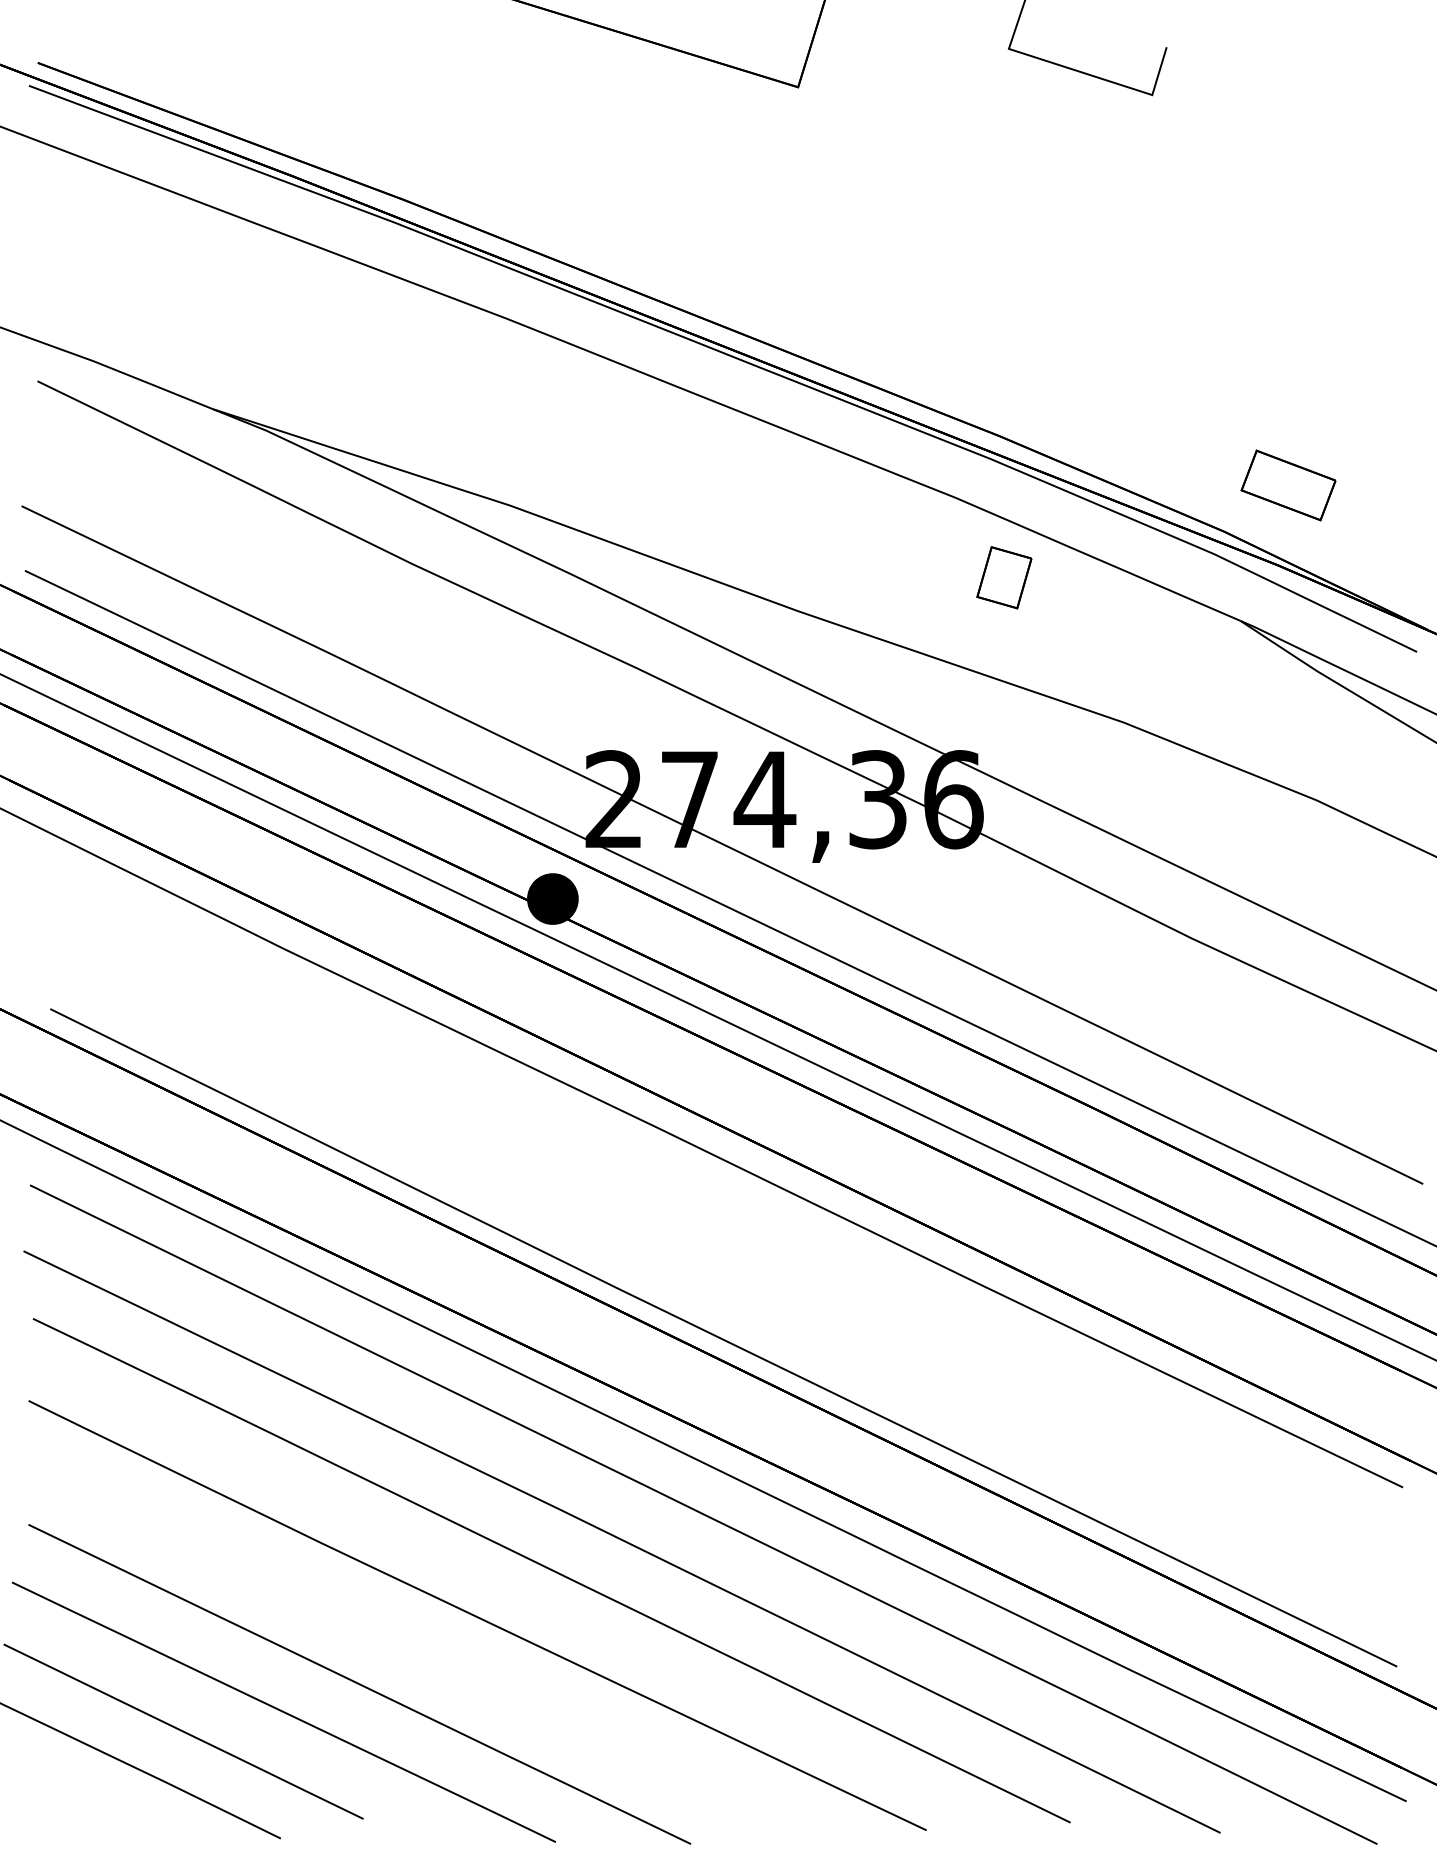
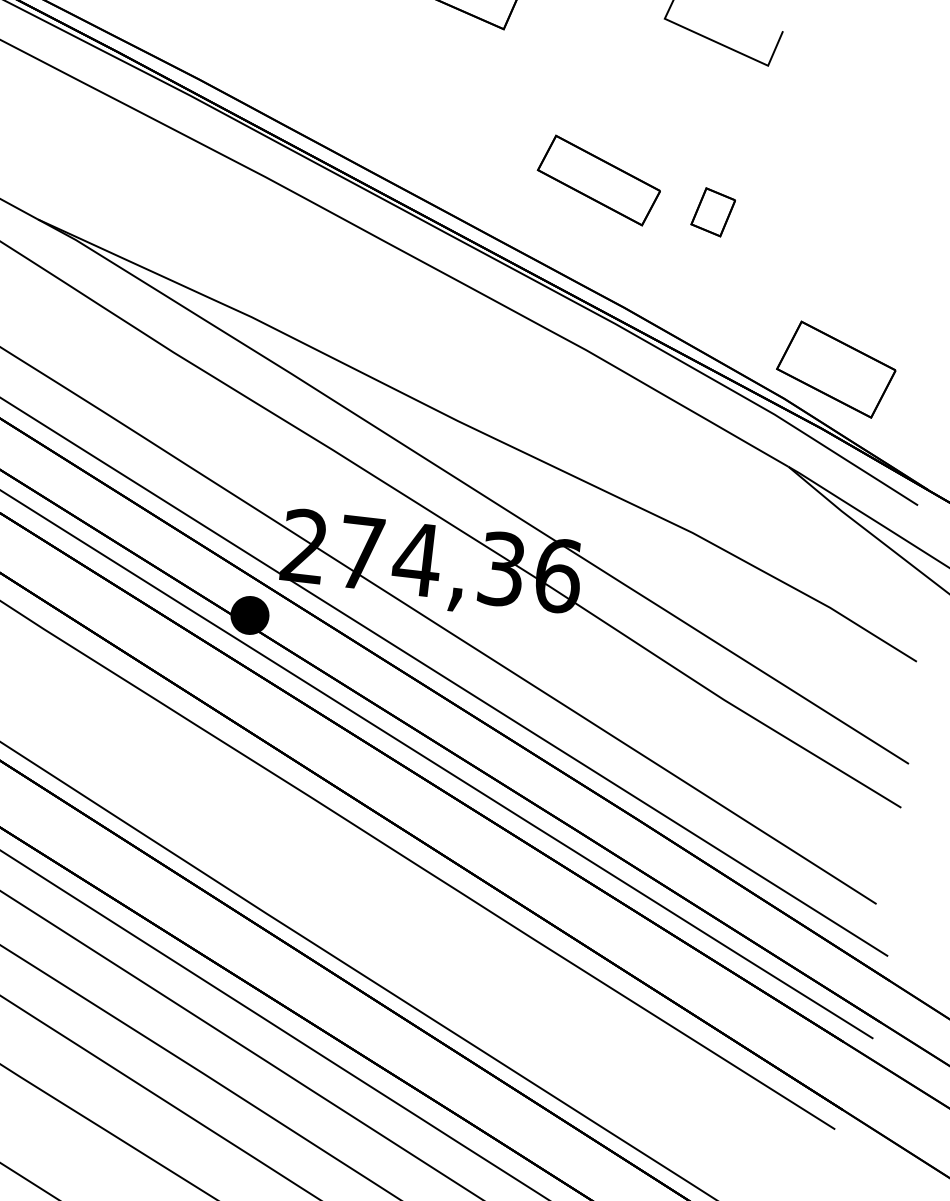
part: (946, 271) -> (598, 179), added
part: (1288, 485) -> (836, 369), size x1.67
part: (1004, 577) -> (713, 212), moved

